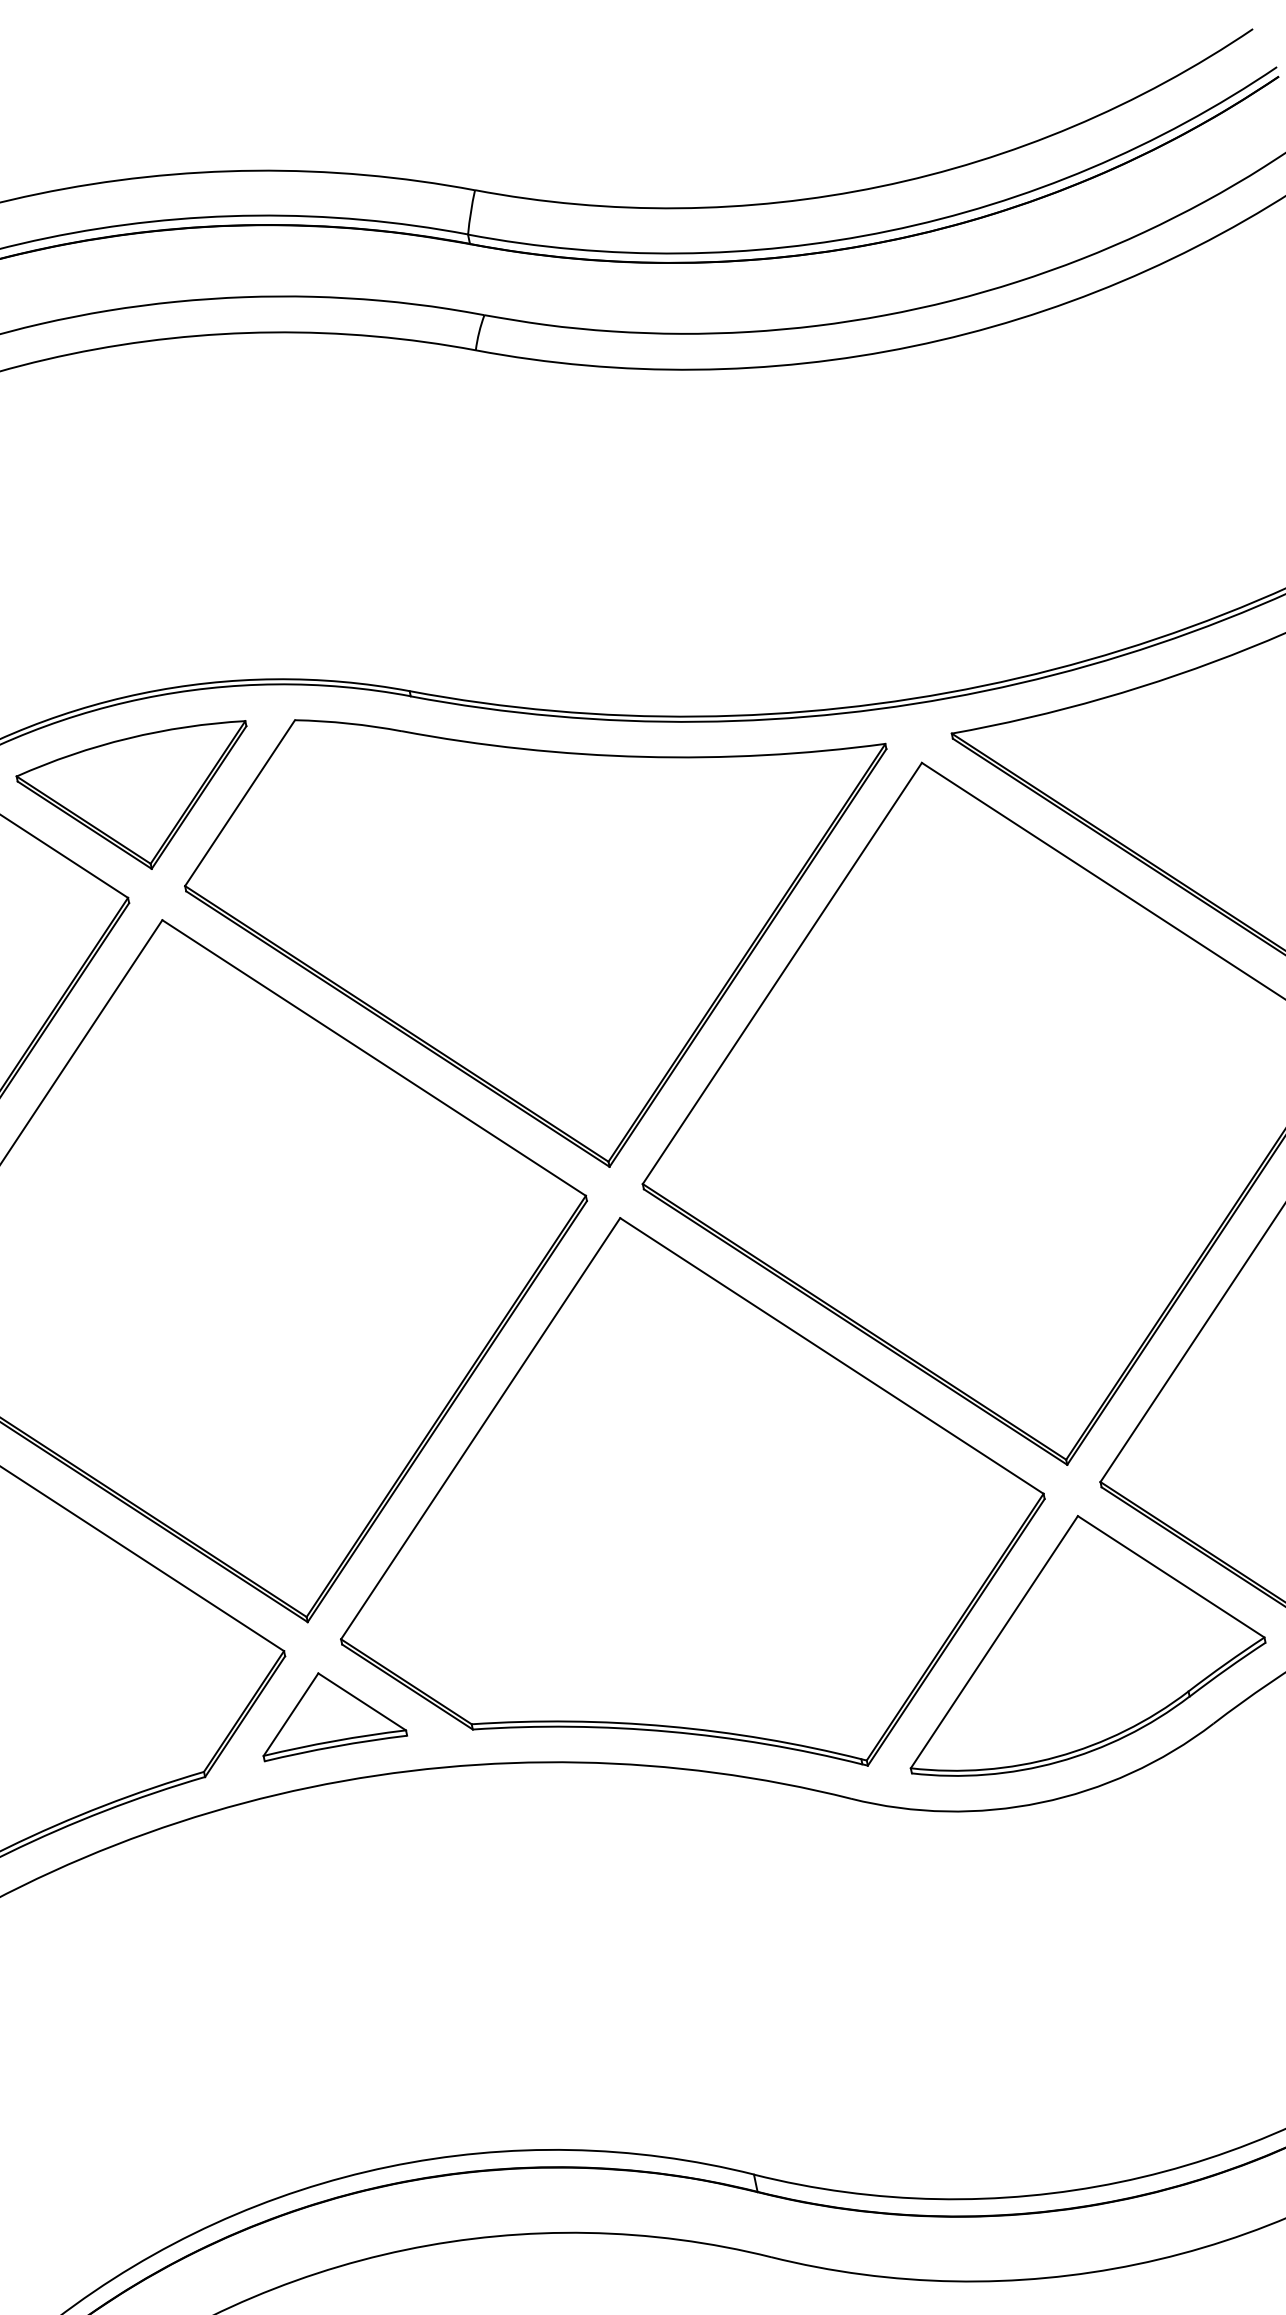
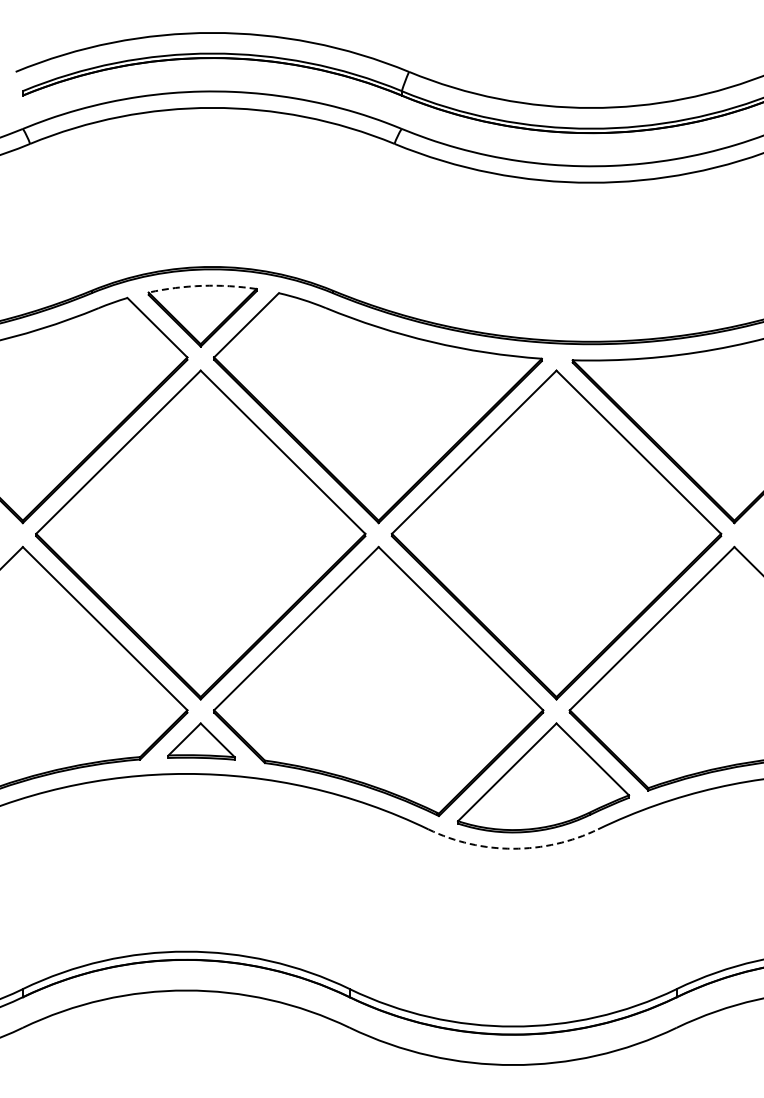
arc: (128, 737) -> (202, 285), solid -> dashed
arc: (1041, 1802) -> (513, 848), solid -> dashed

